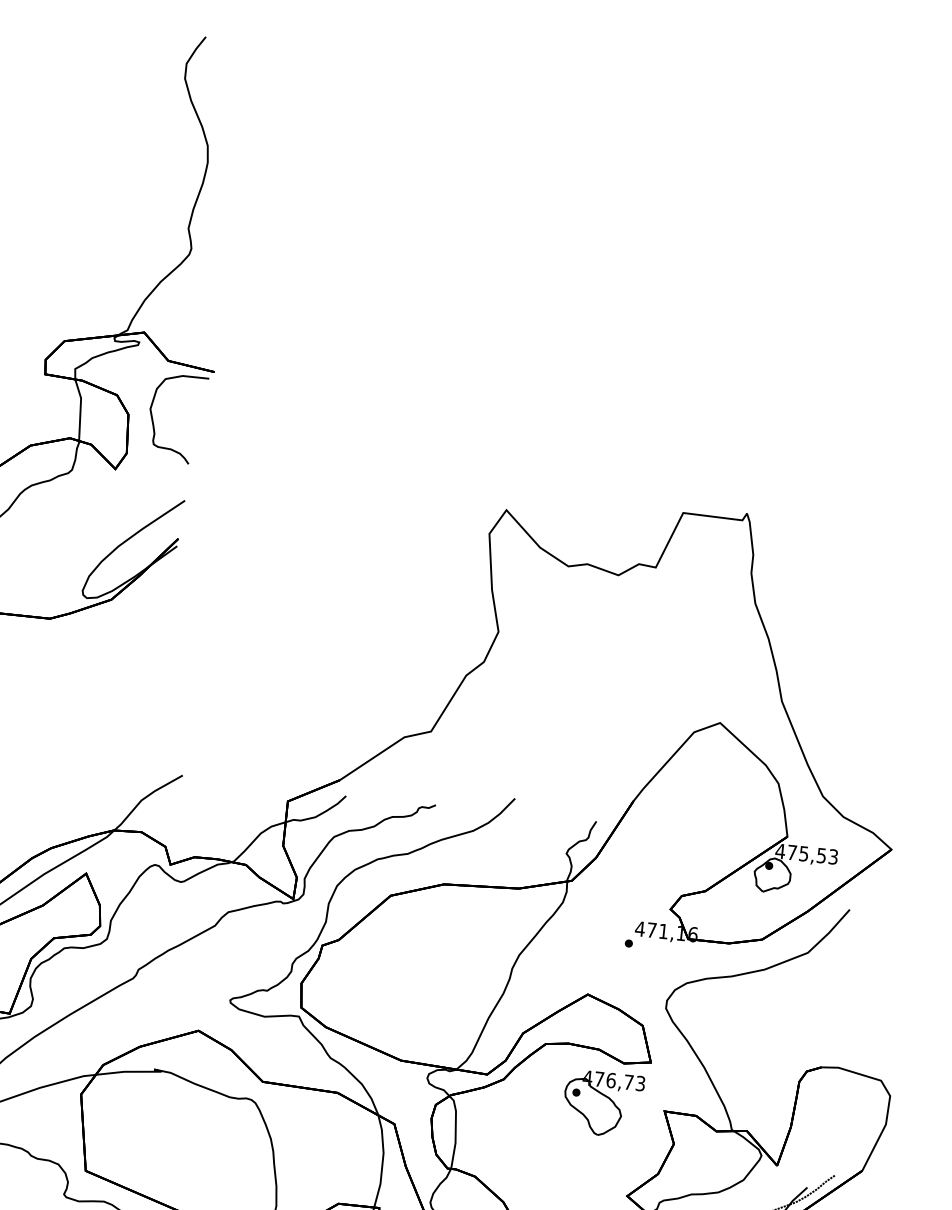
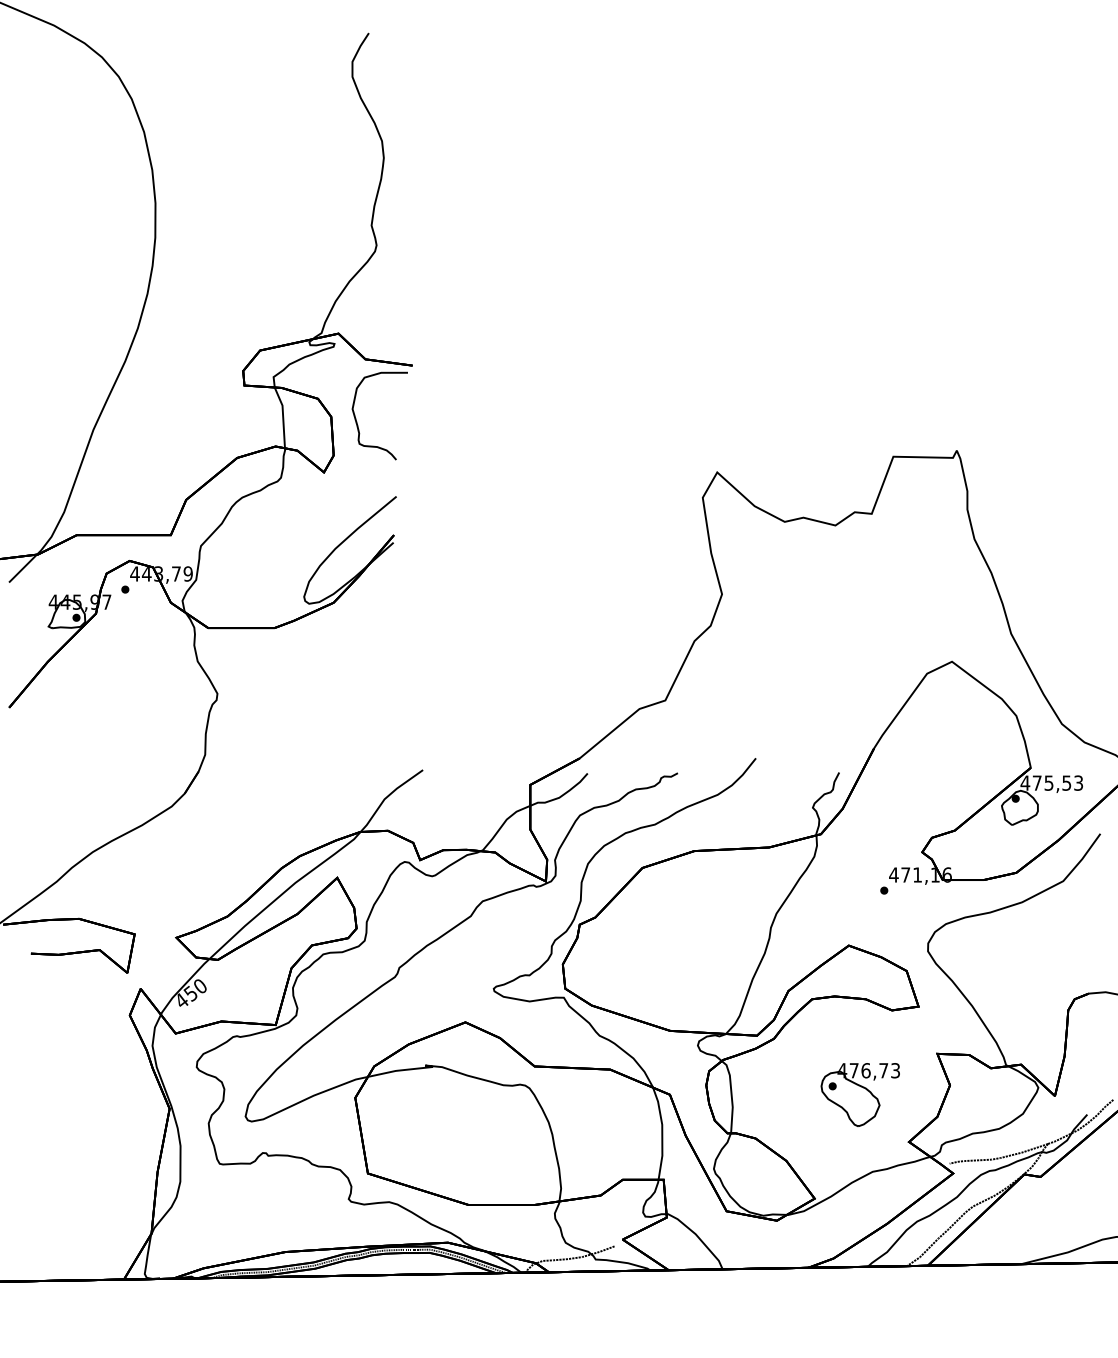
part: (602, 1103) -> (859, 1094), moved

